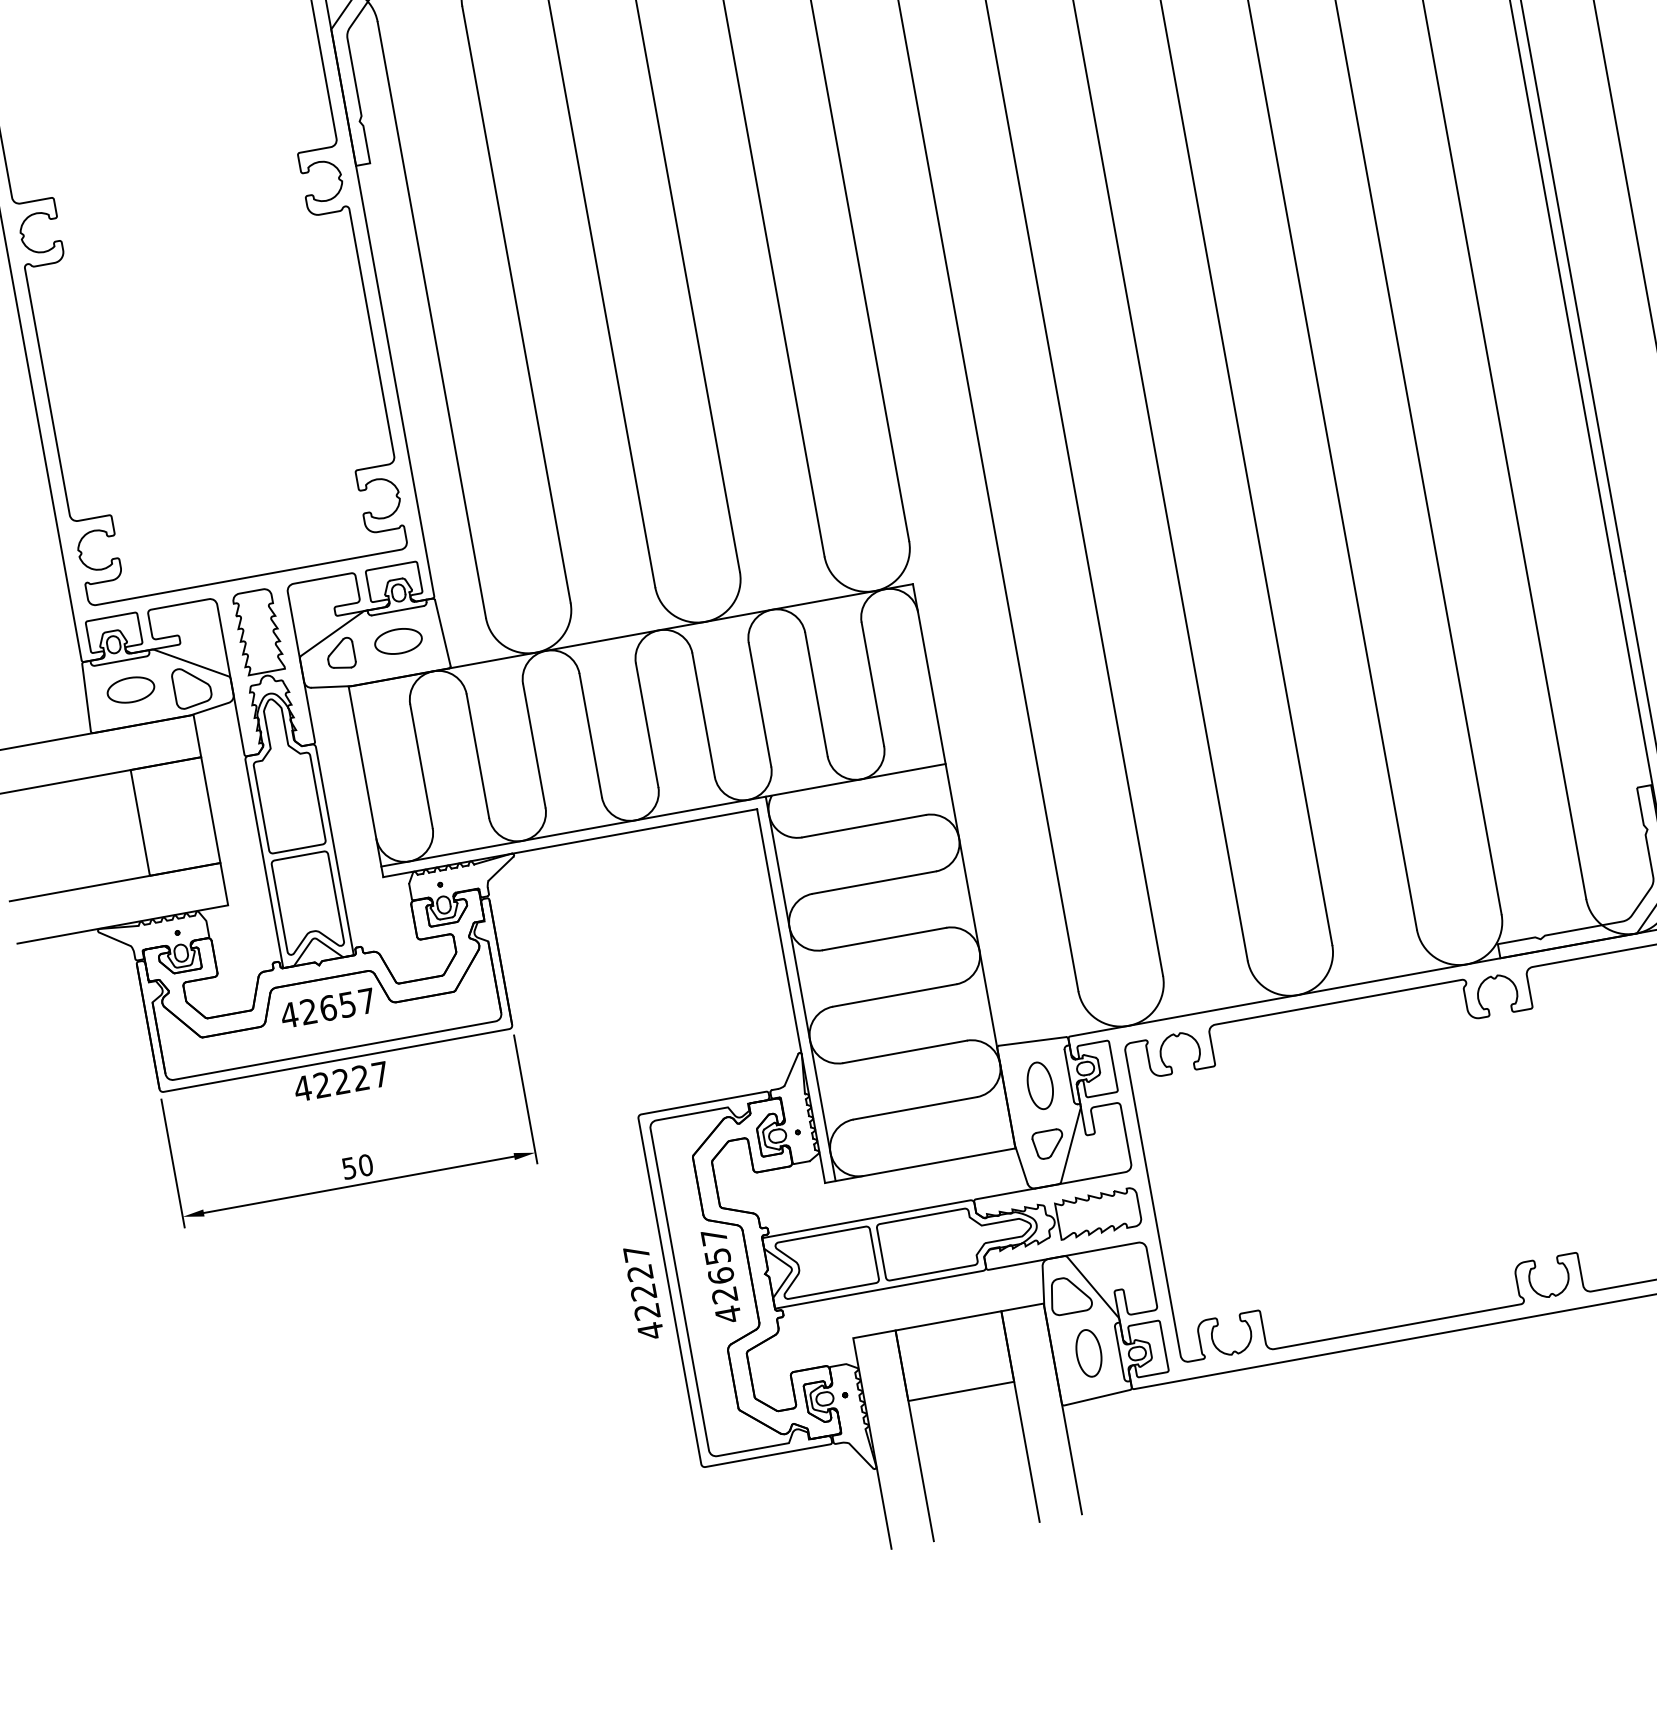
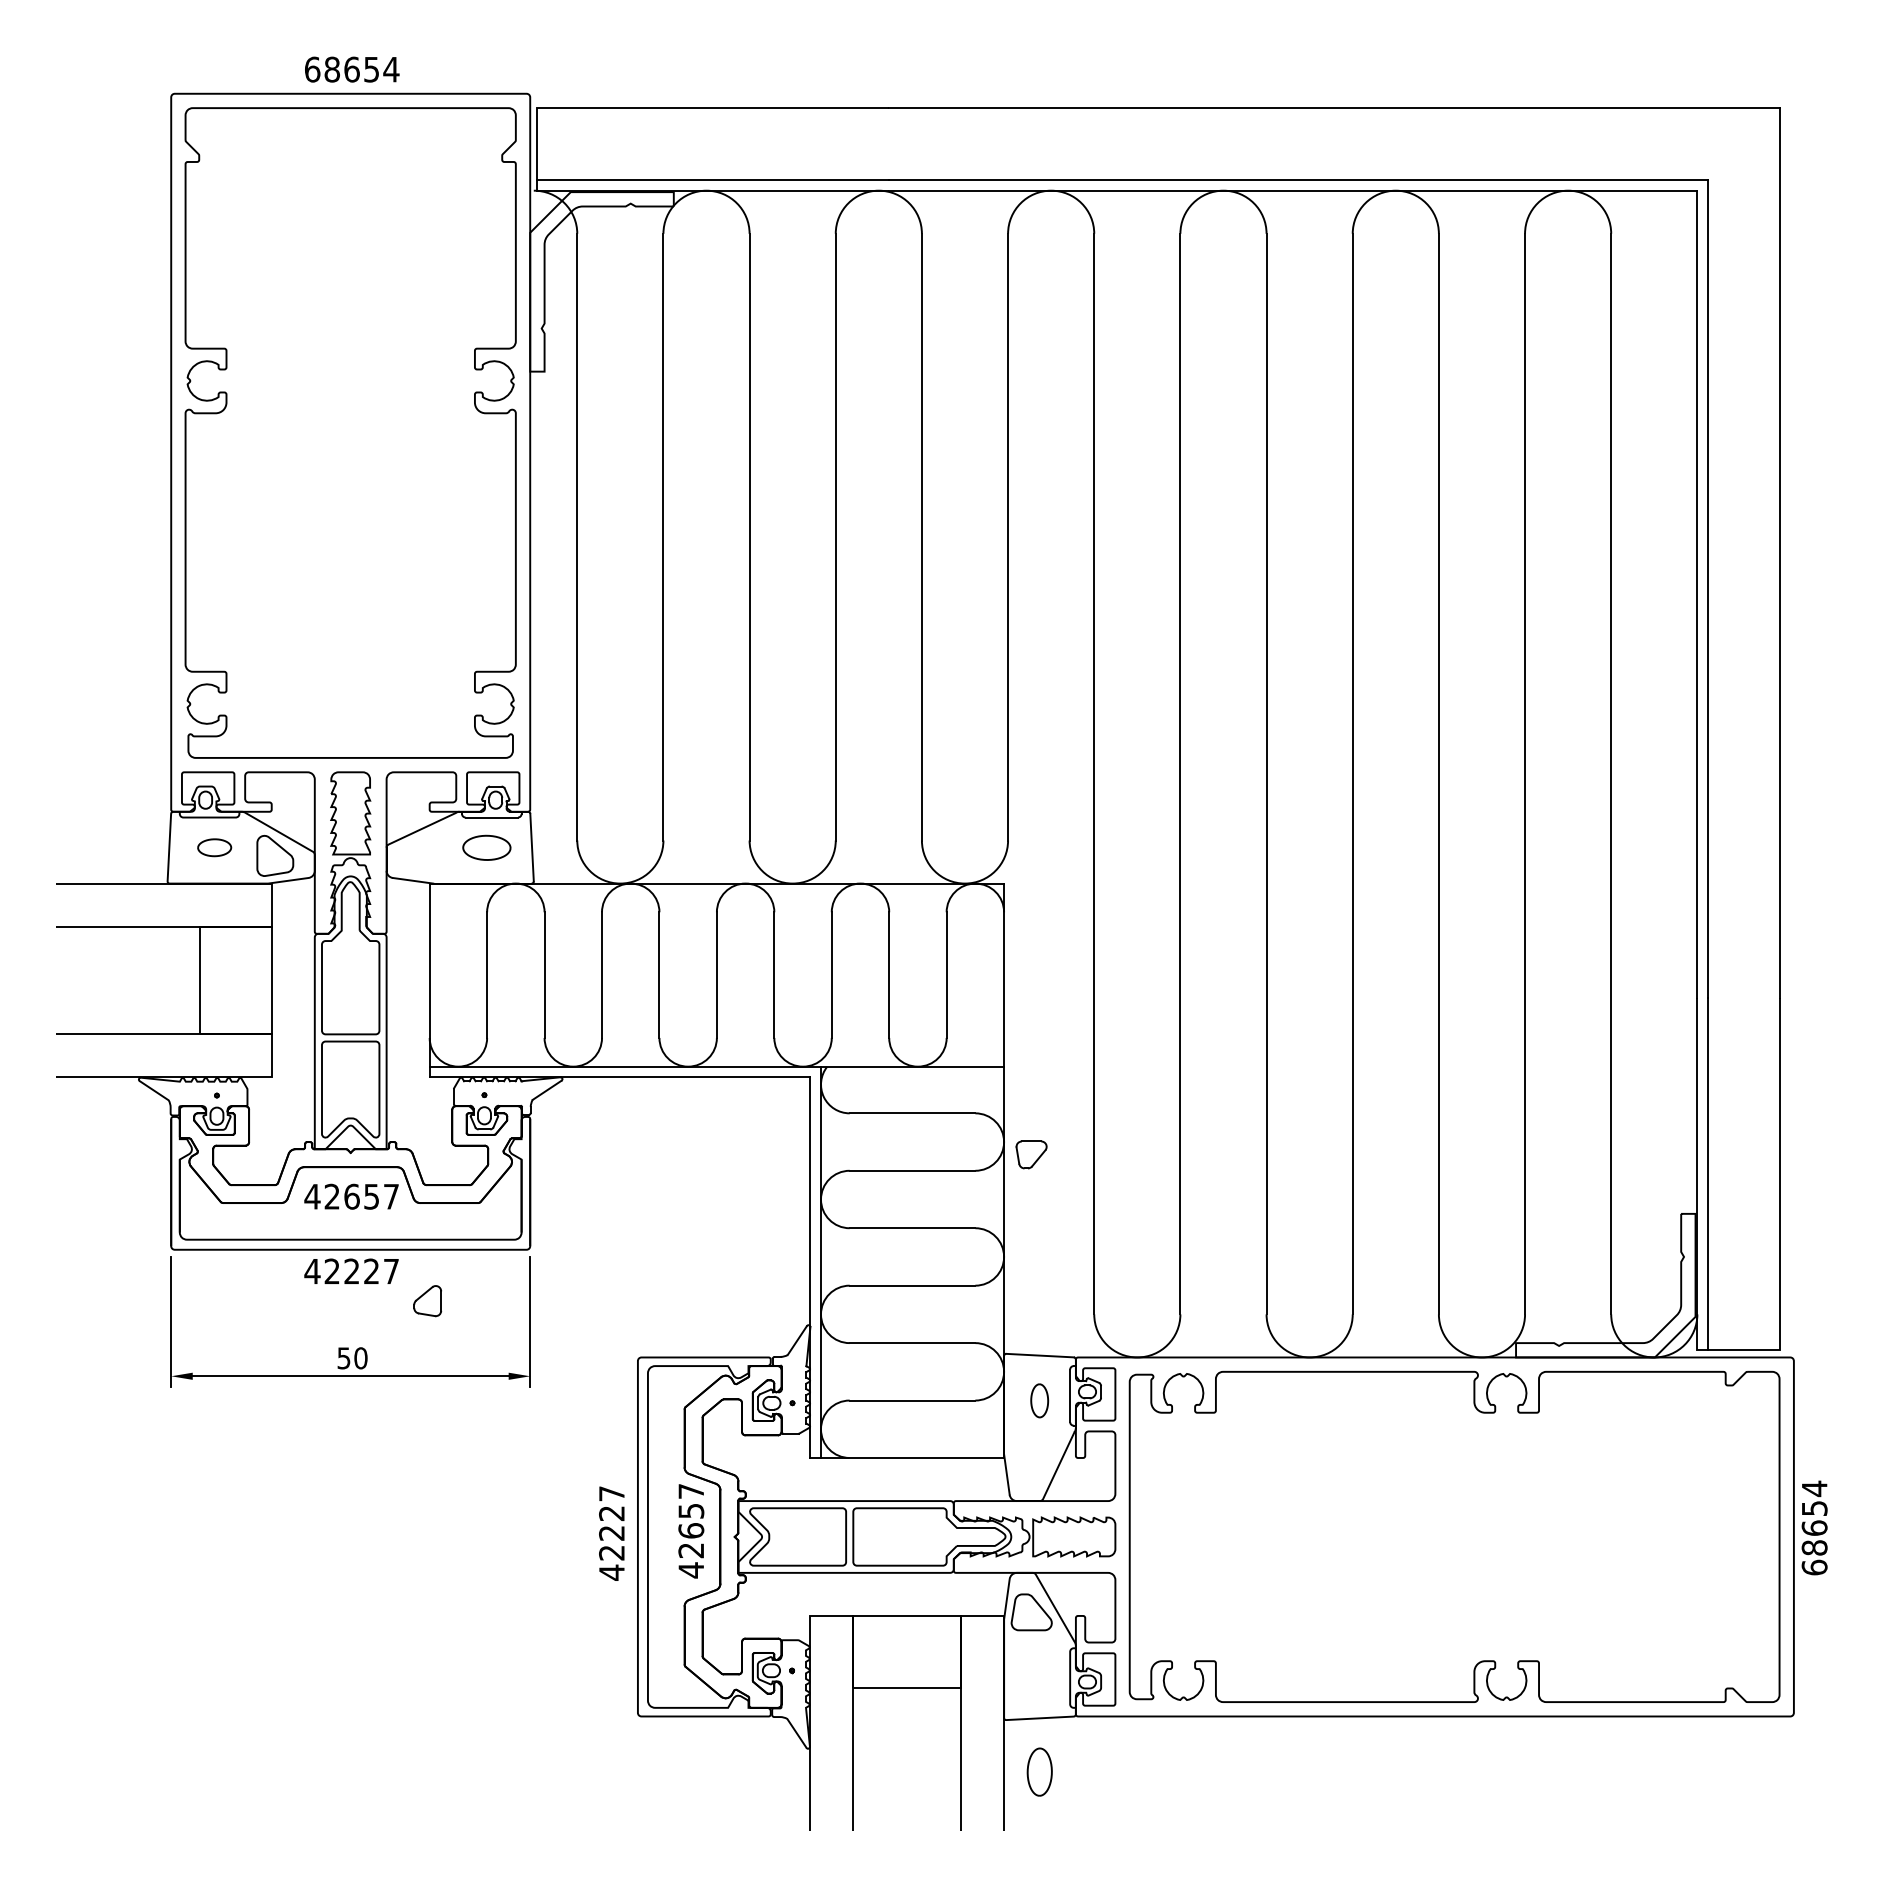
part: (340, 654) -> (427, 1301), moved
part: (130, 689) -> (214, 847), size x0.7
part: (1040, 1085) -> (1039, 1400), size x0.7
part: (1048, 1143) -> (1031, 1154), moved
part: (1088, 1352) -> (1039, 1771), moved

